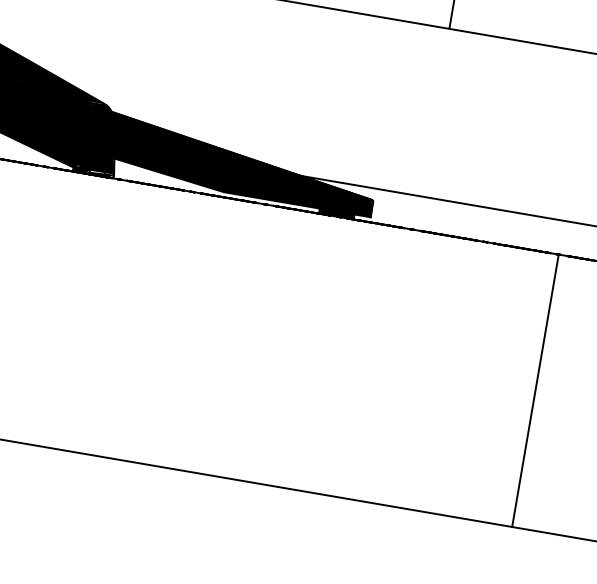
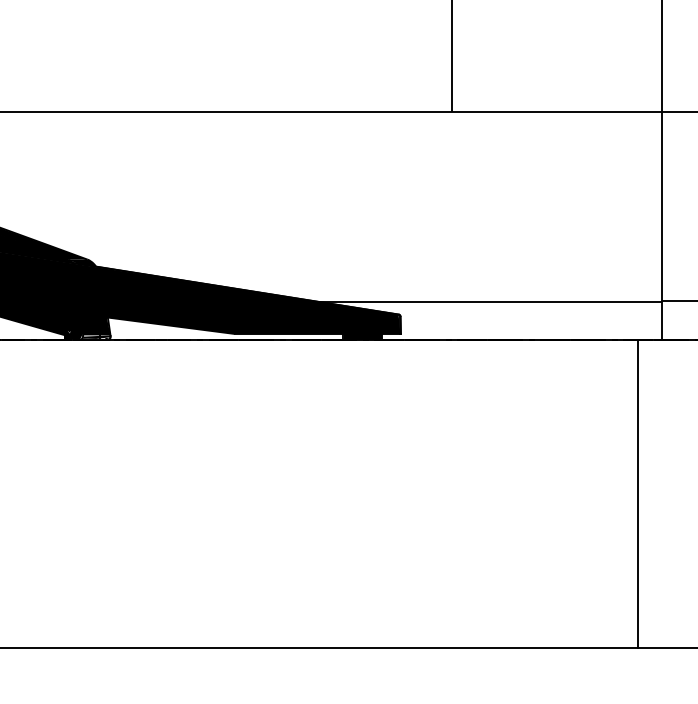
line: (535, 390) -> (637, 493), moved

